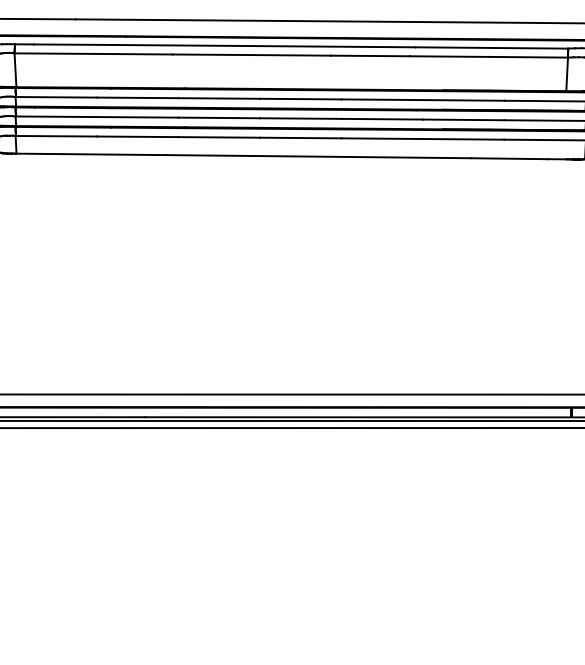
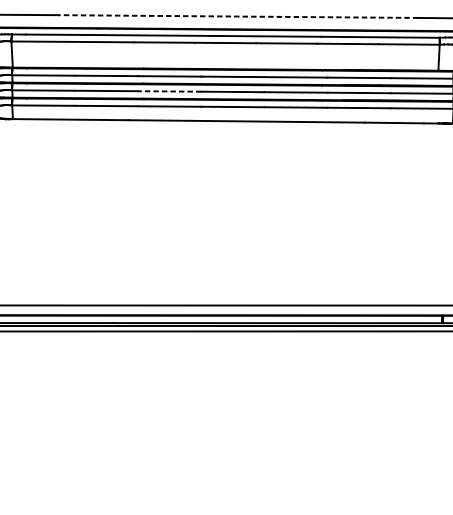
line: (307, 21) -> (238, 16), solid -> dashed
line: (219, 117) -> (170, 91), solid -> dashed

